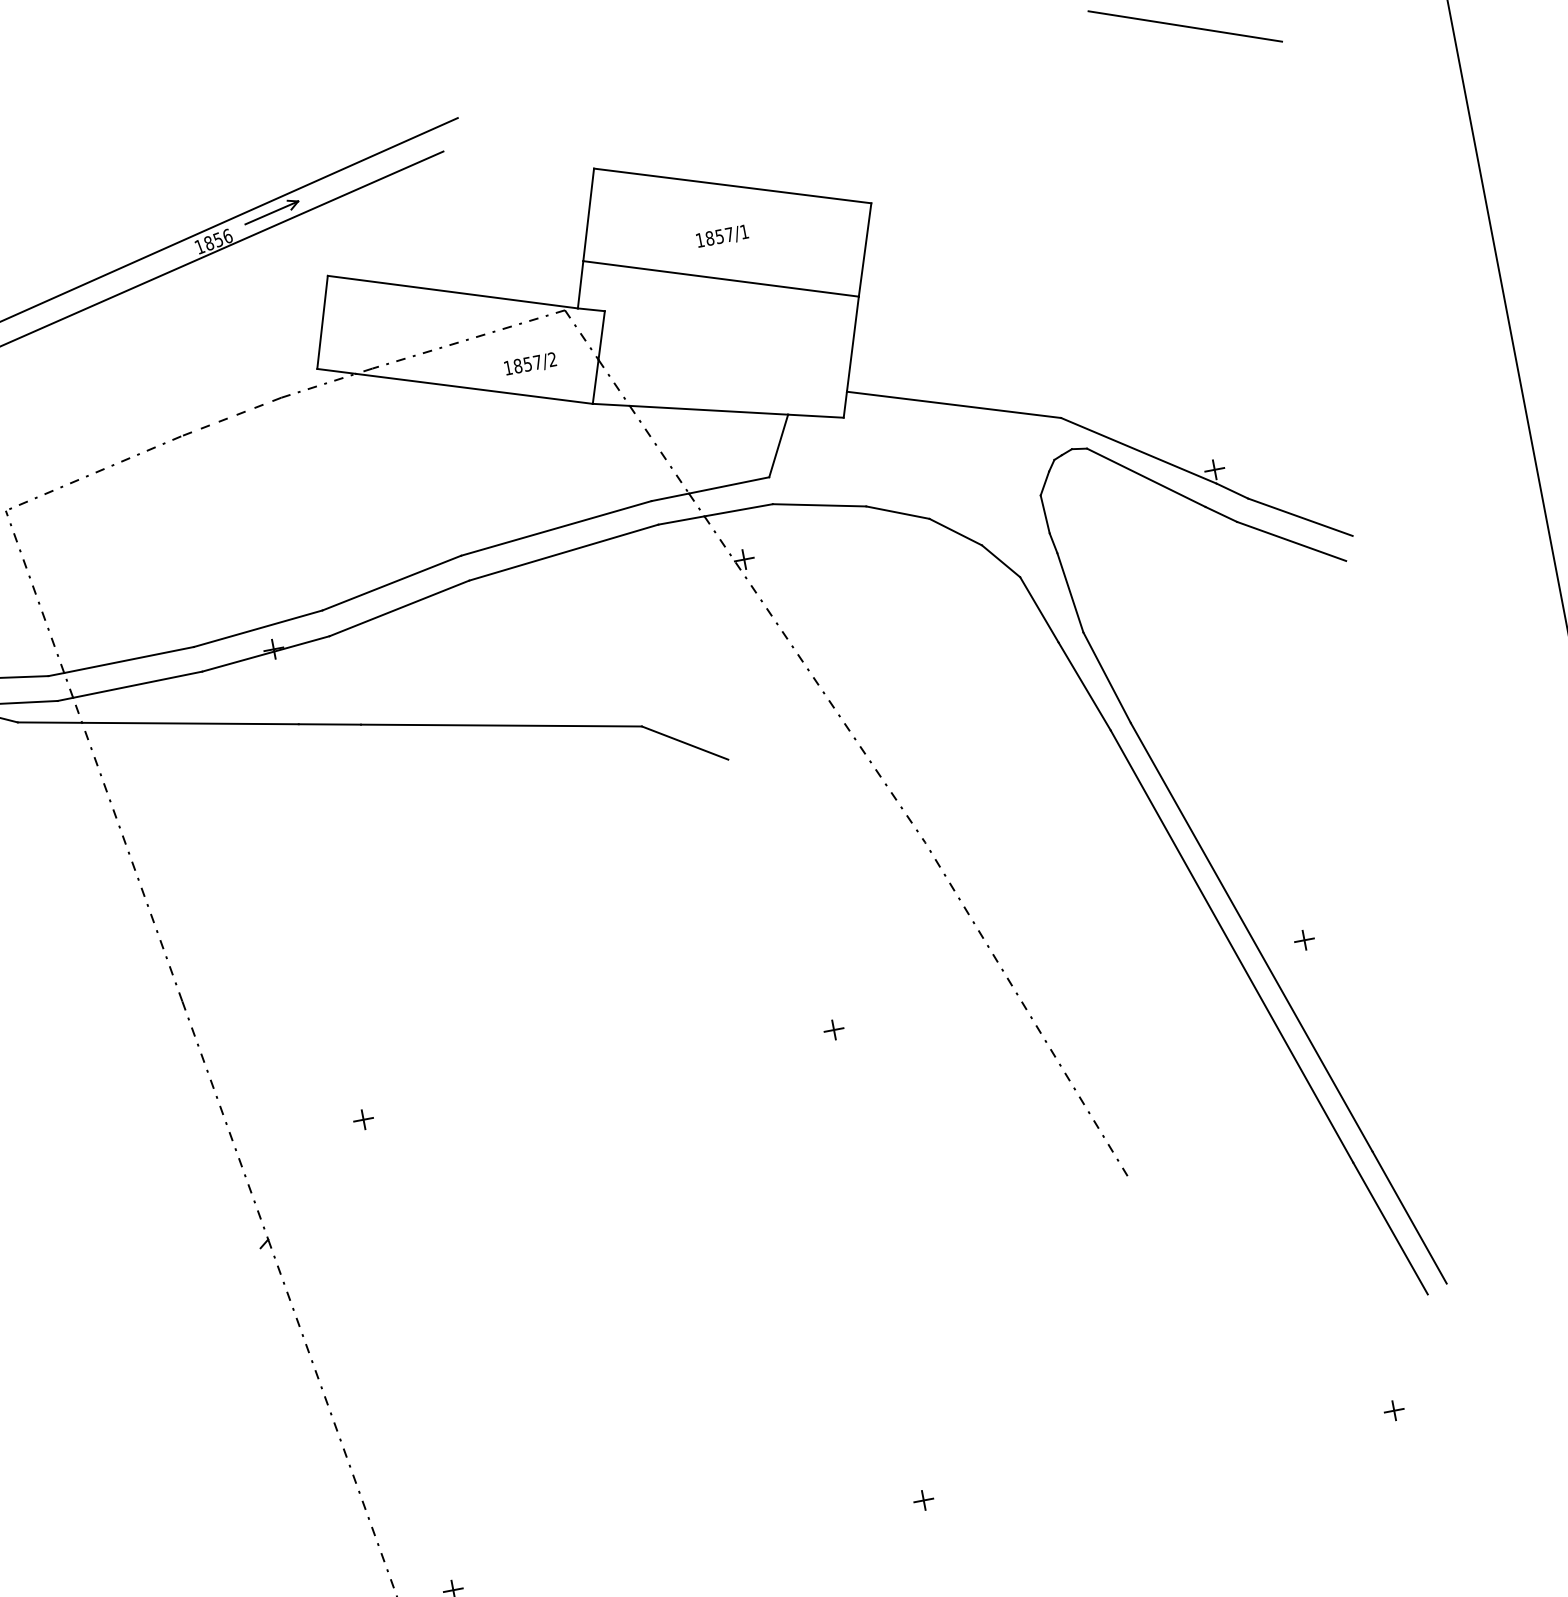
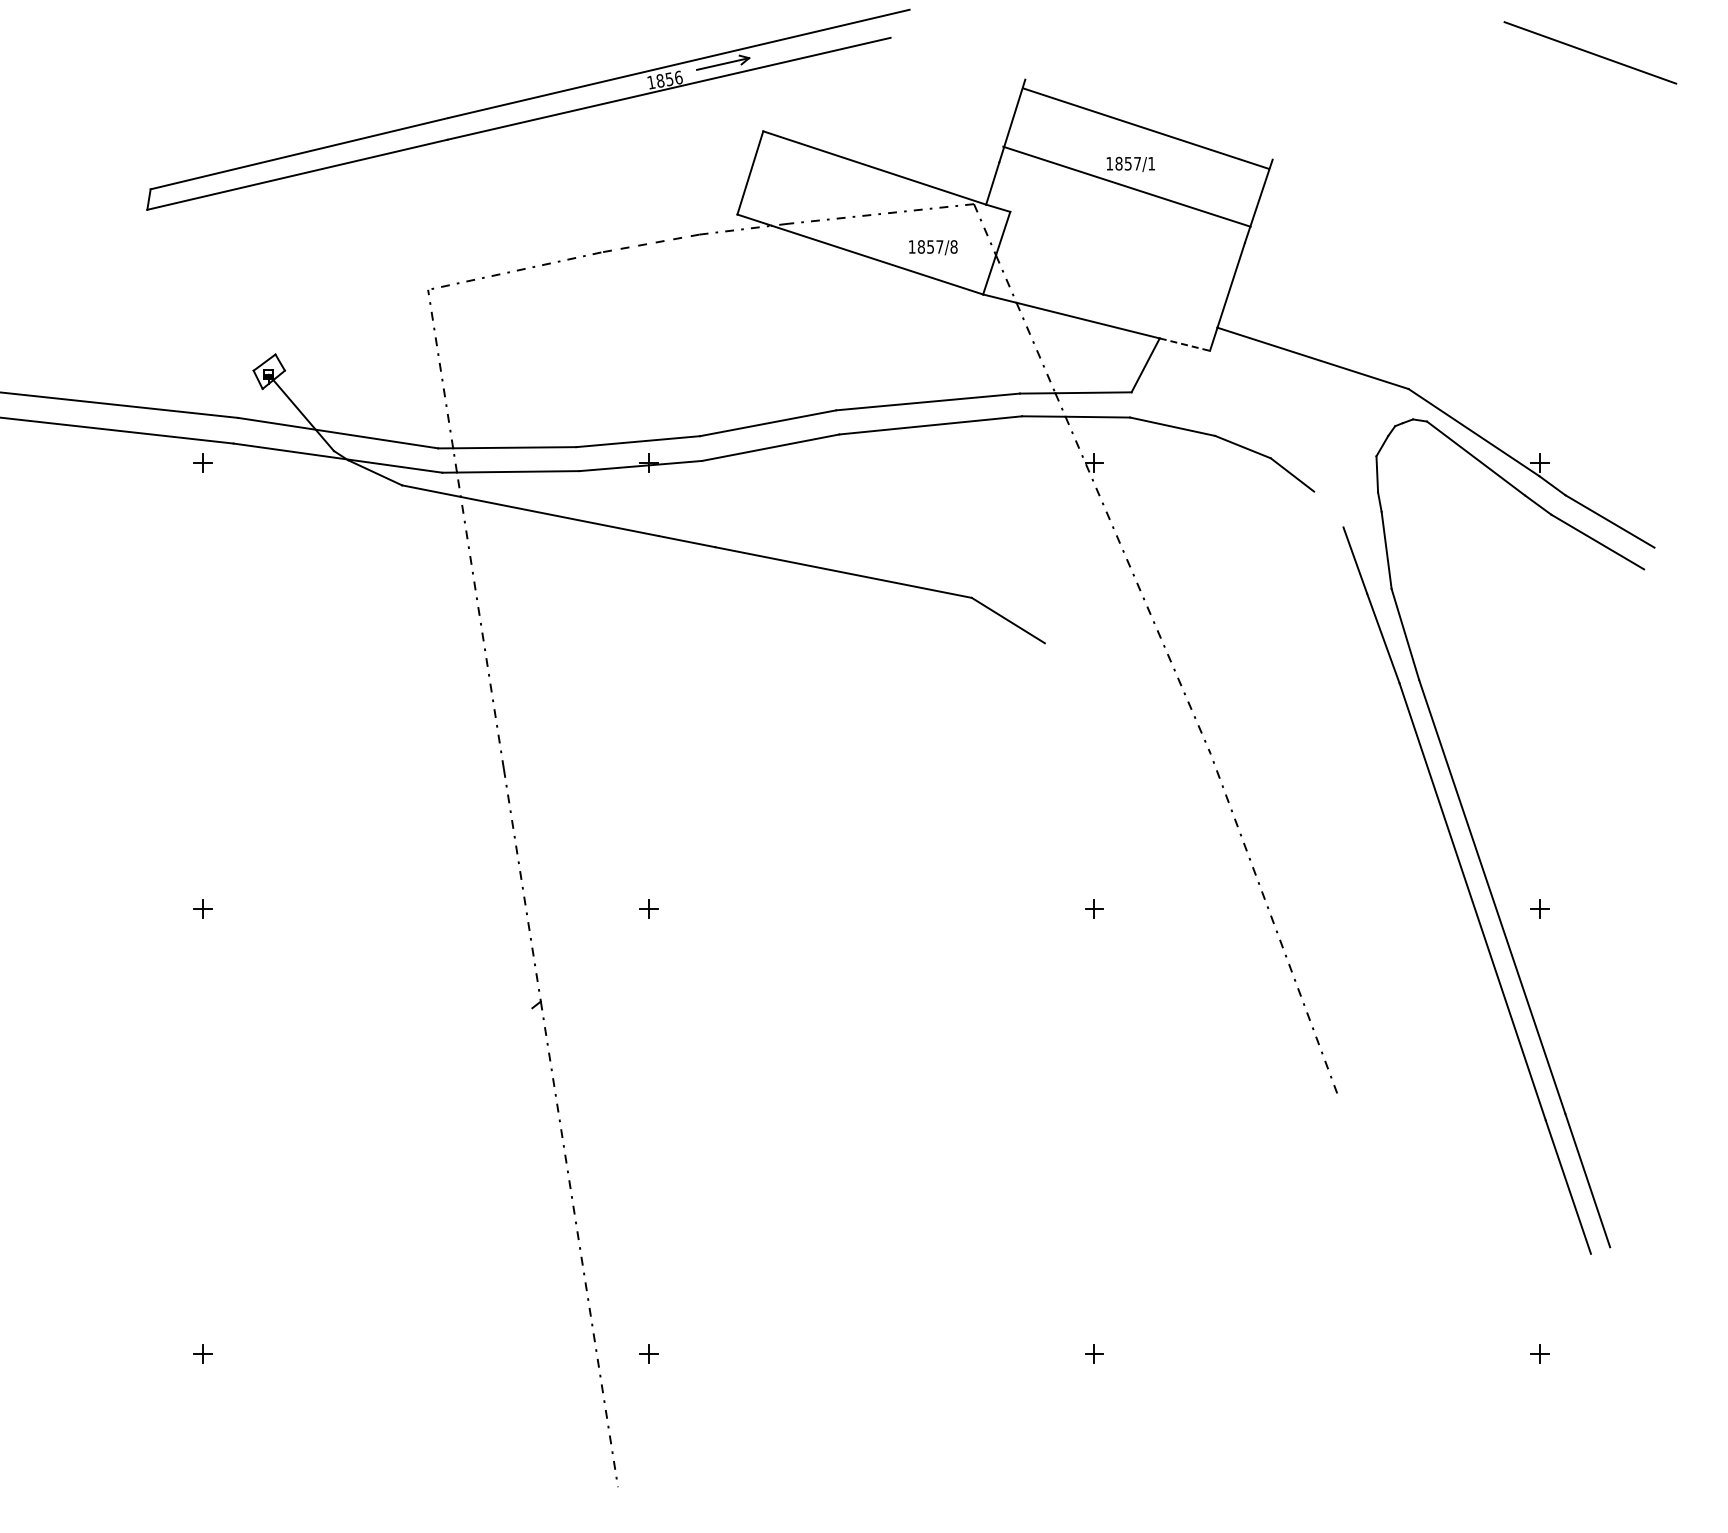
line: (732, 185) -> (1126, 186), moved
line: (720, 278) -> (1145, 128), moved
text: (551, 359) -> (953, 246), 1857/2 -> 1857/8
line: (815, 416) -> (1184, 344), solid -> dashed
line: (1000, 561) -> (1328, 509), removed

